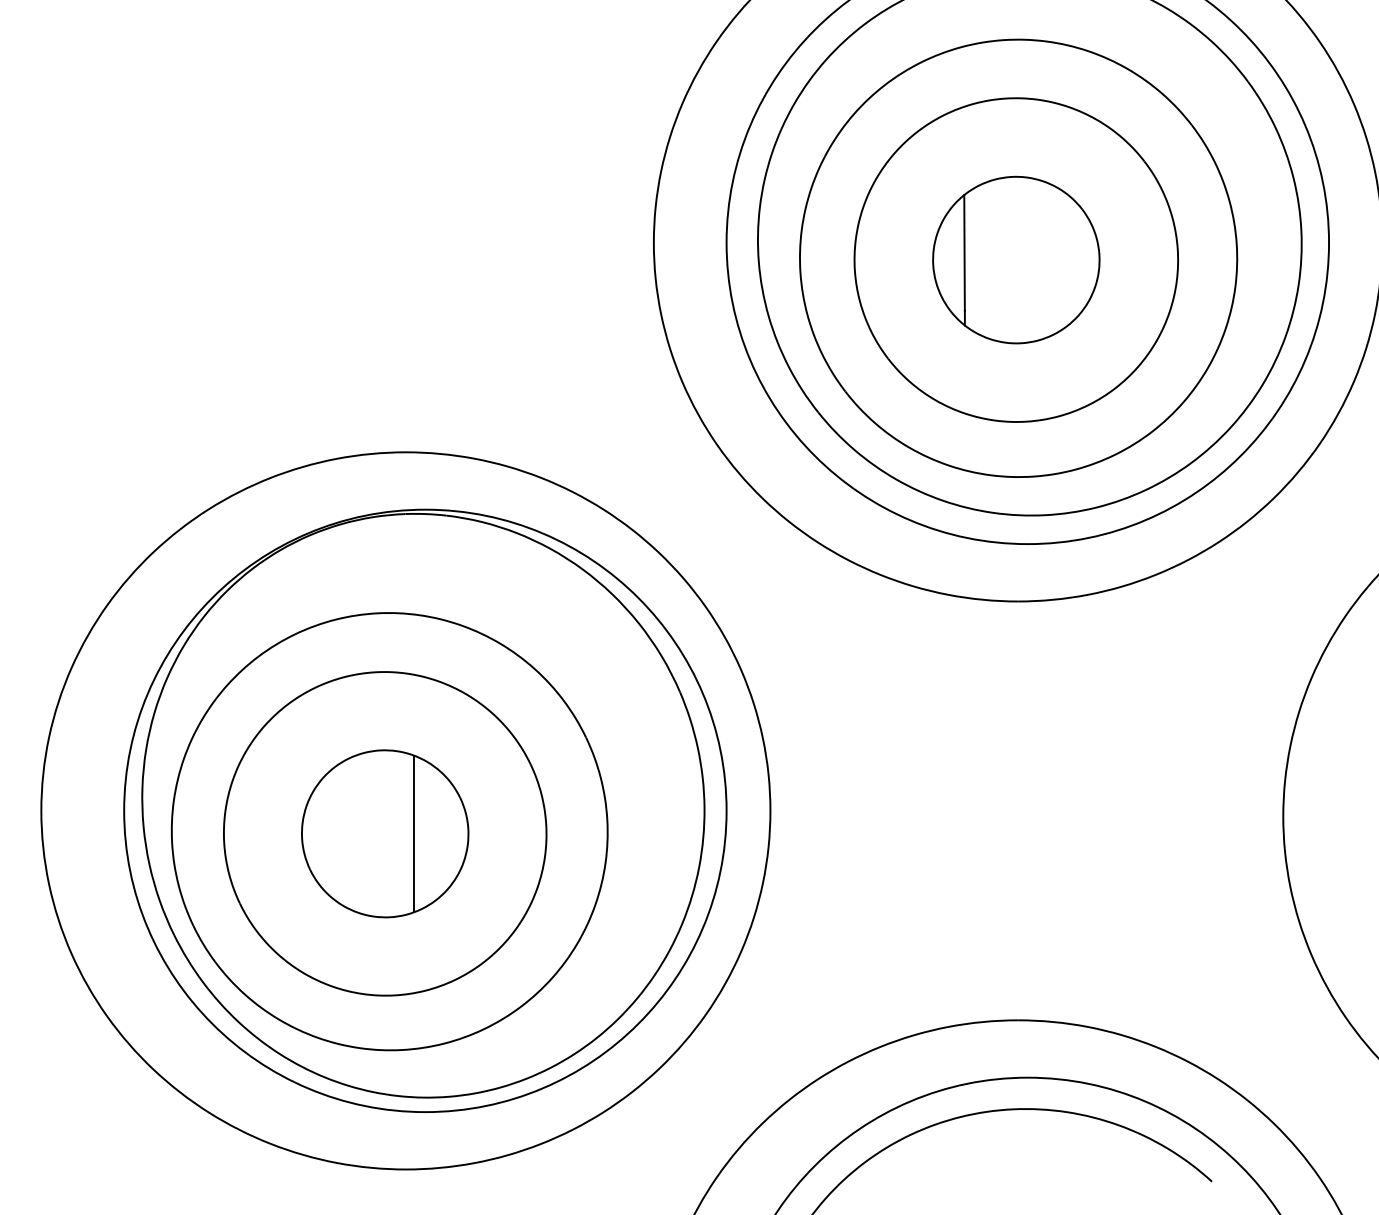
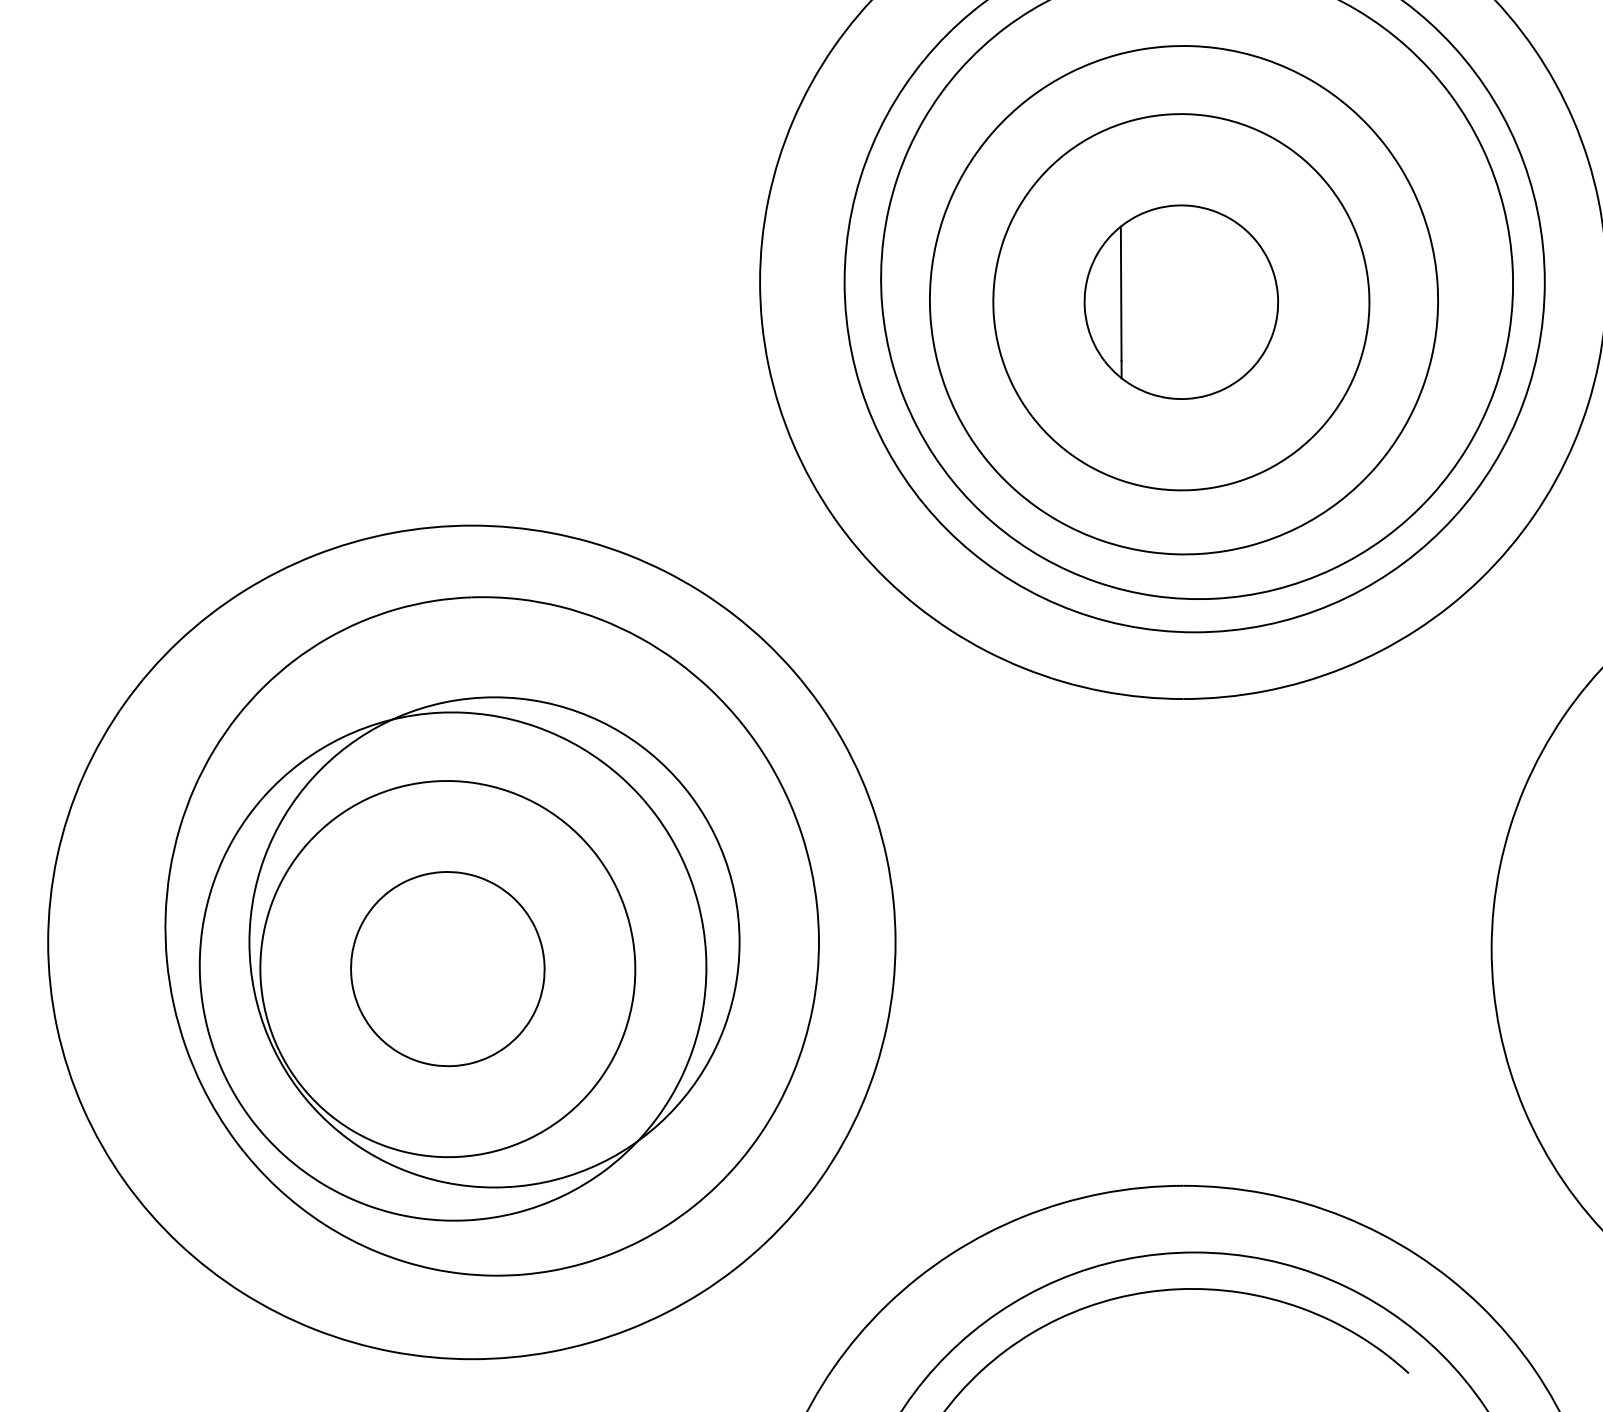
circle: (425, 810) -> (494, 941), size x0.7
line: (414, 833) -> (481, 968), removed

